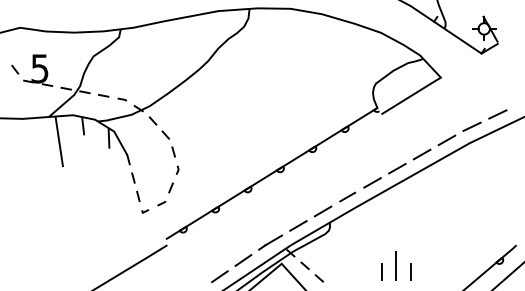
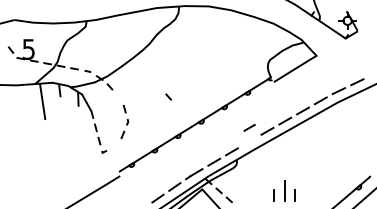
line: (165, 134) -> (168, 96), moved
line: (347, 196) -> (249, 127), moved
line: (161, 203) -> (116, 146), removed

